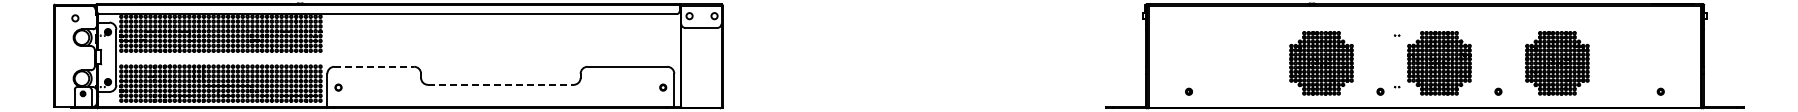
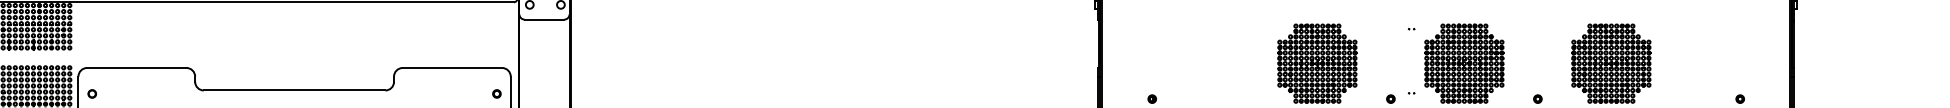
line: (374, 66) -> (137, 67), dashed -> solid
line: (500, 84) -> (294, 90), dashed -> solid

